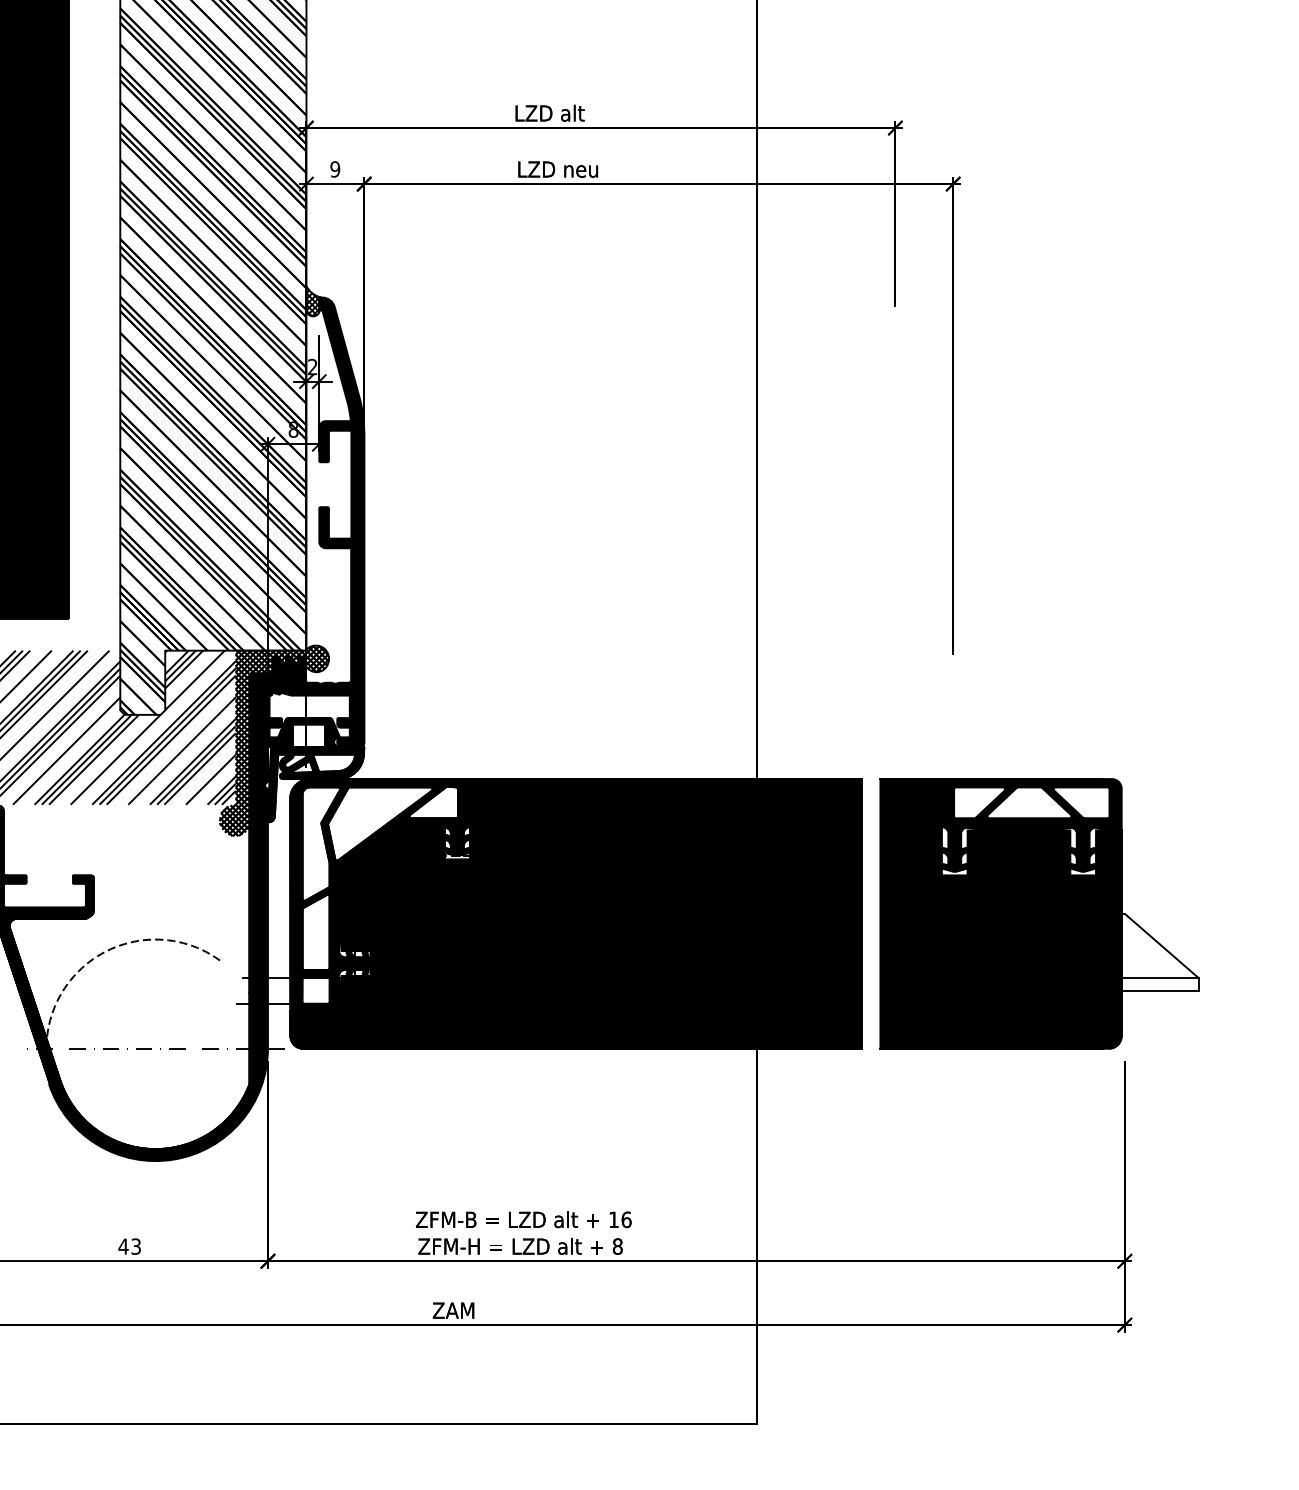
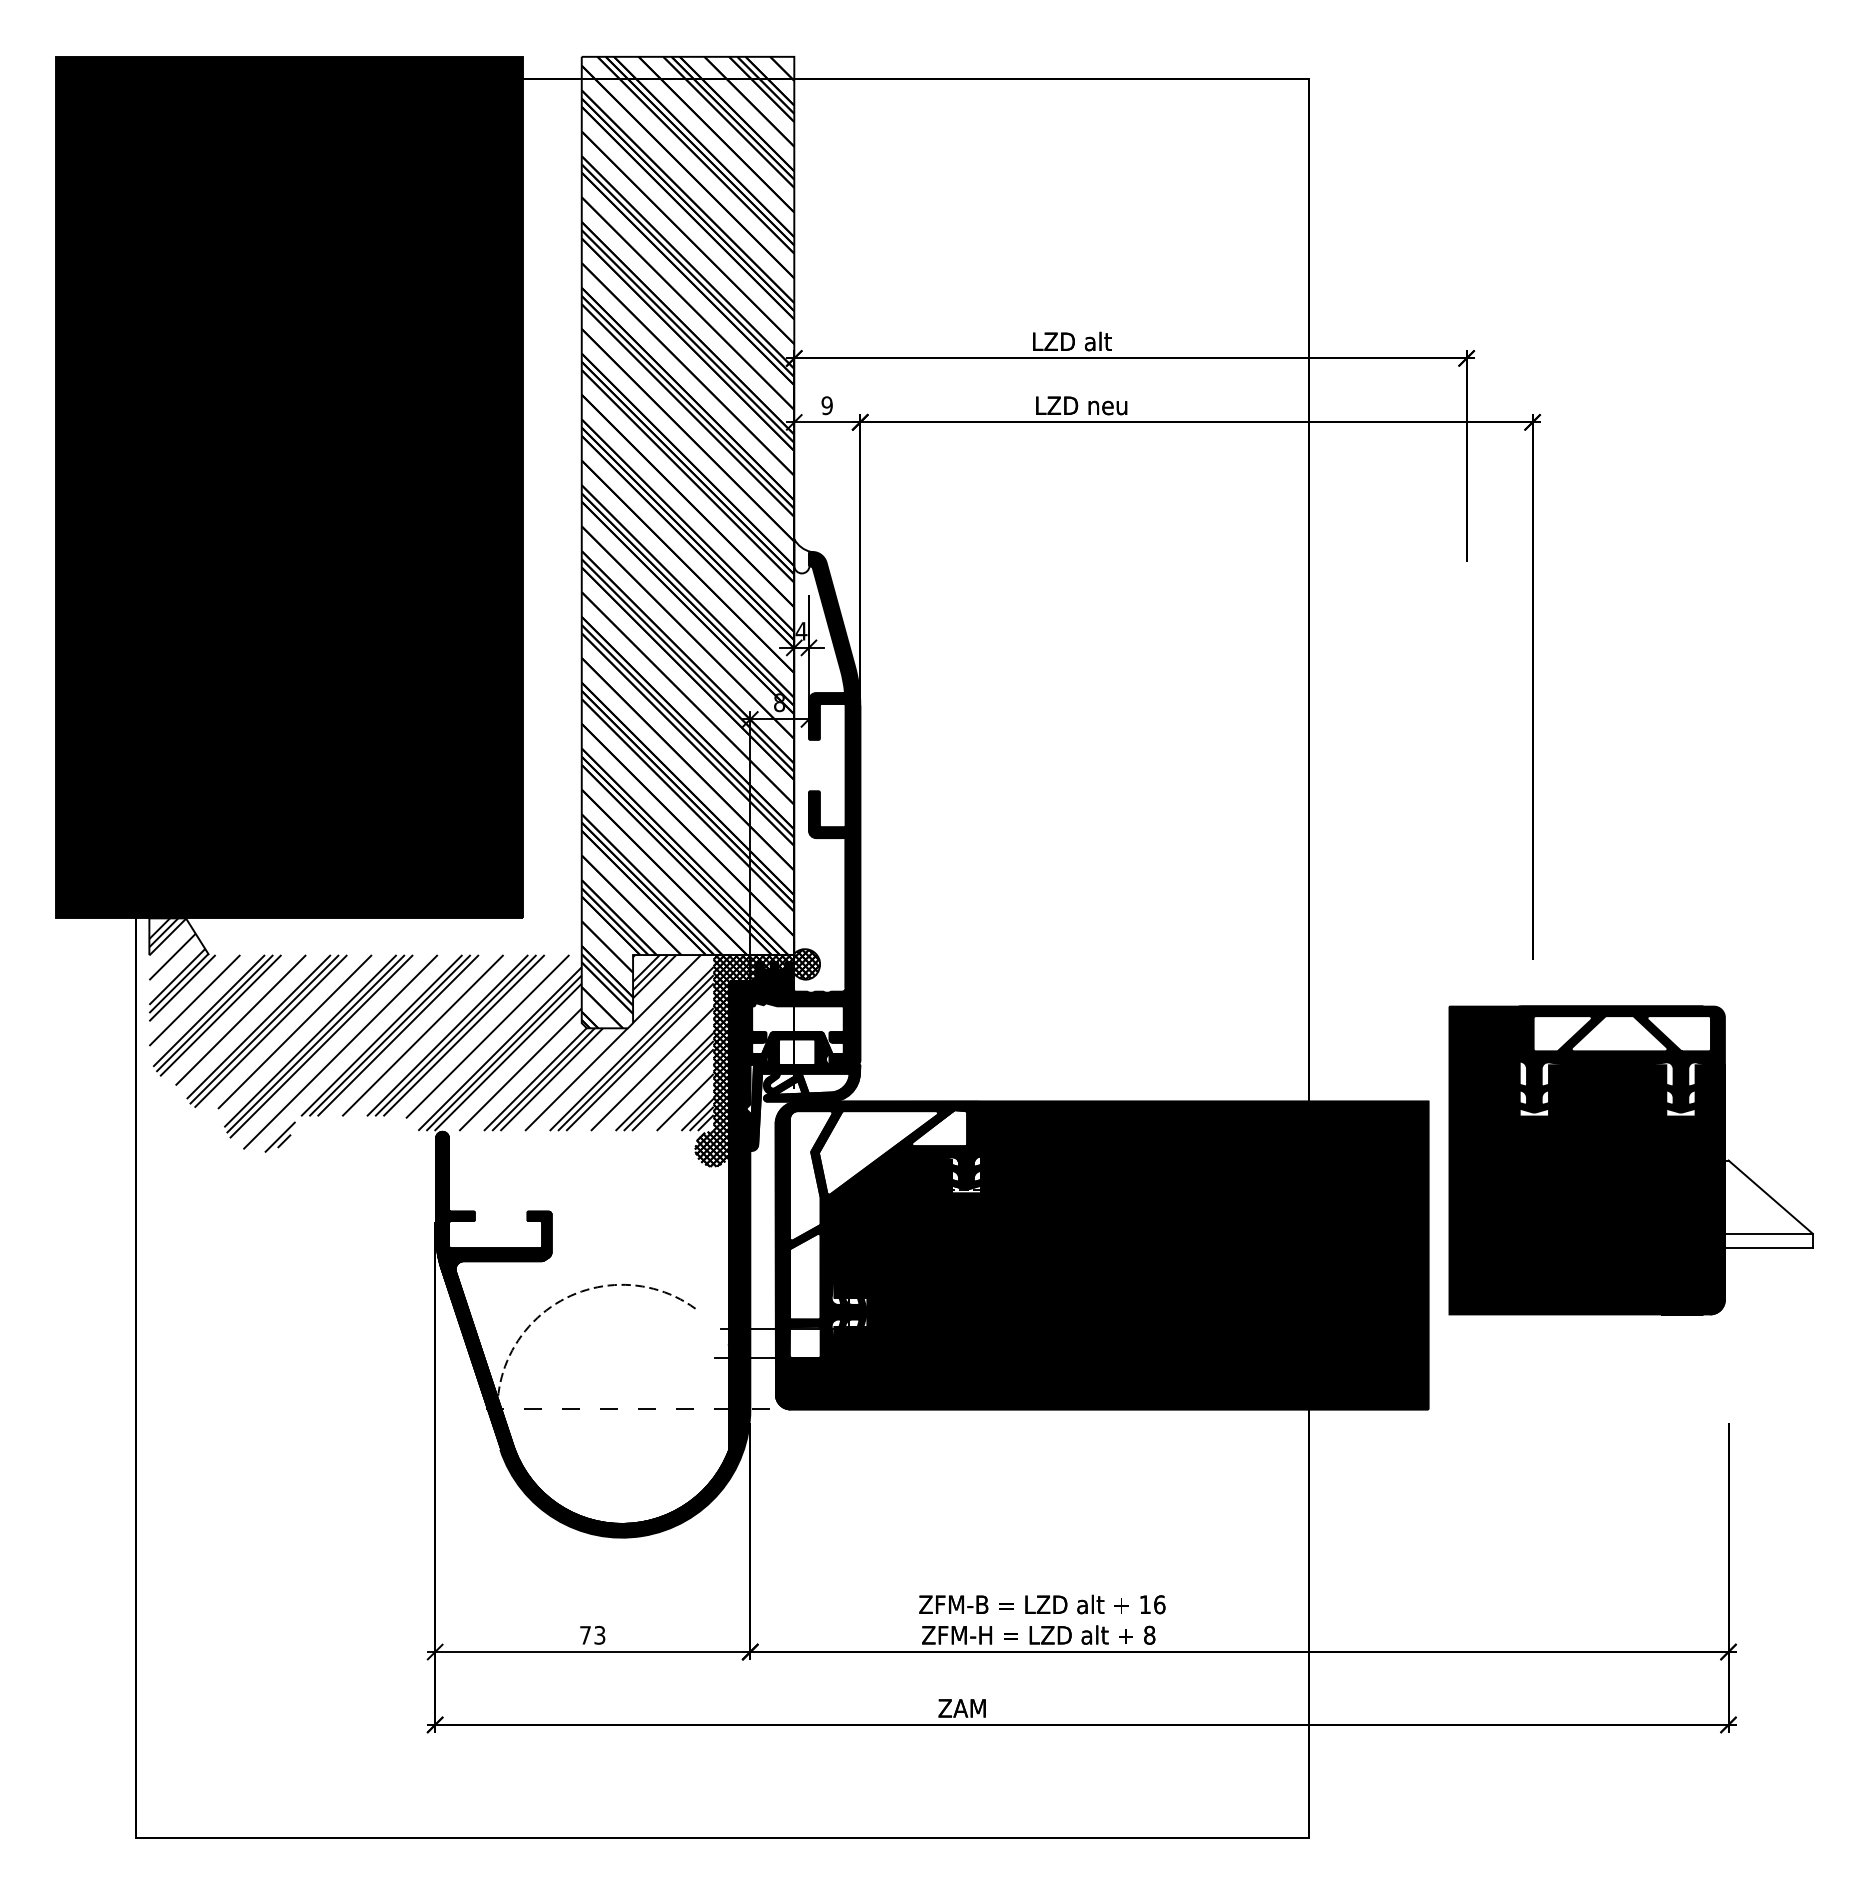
hatch: (312, 301) -> (801, 556), removed
text: (312, 366) -> (801, 630), 2 -> 4
part: (1038, 913) -> (1630, 1160), moved
text: (123, 1246) -> (585, 1635), 43 -> 73

